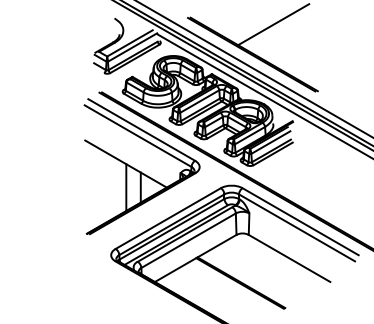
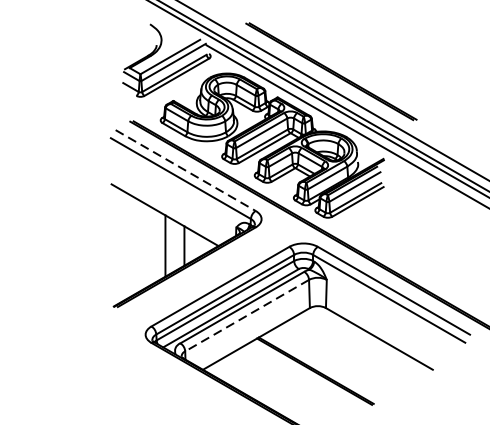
line: (273, 24) -> (358, 32), removed
line: (141, 130) -> (185, 171), solid -> dashed
line: (188, 240) -> (246, 315), solid -> dashed

